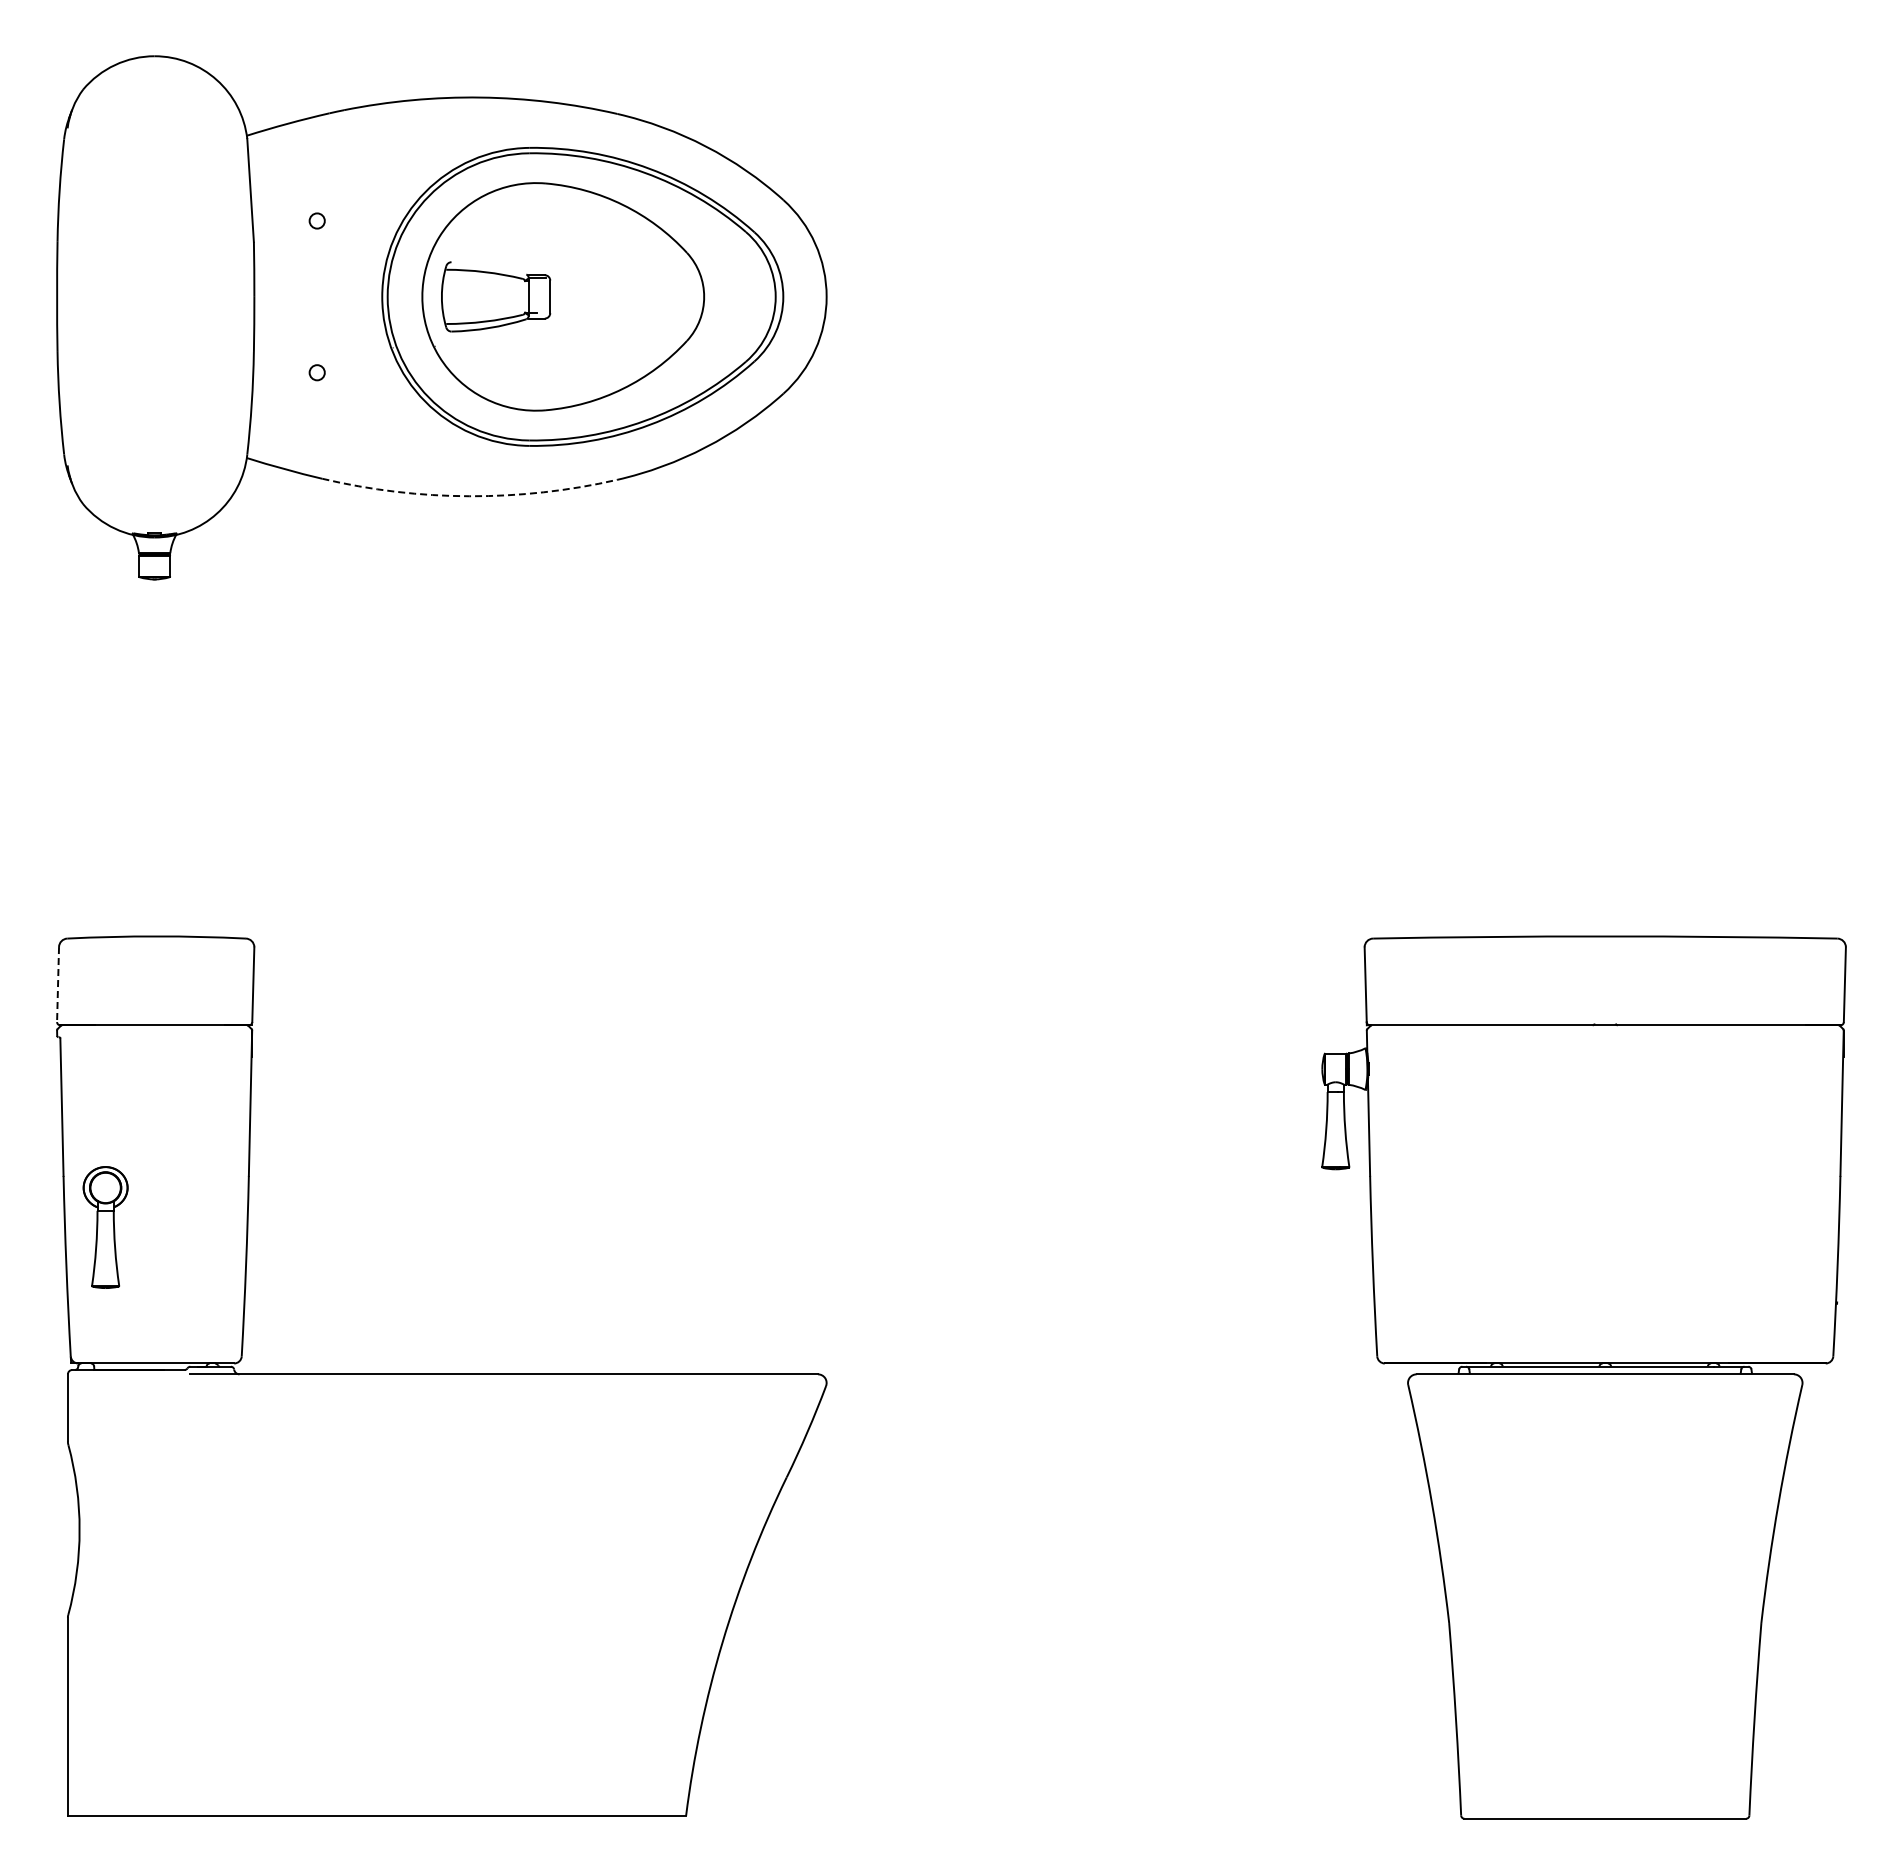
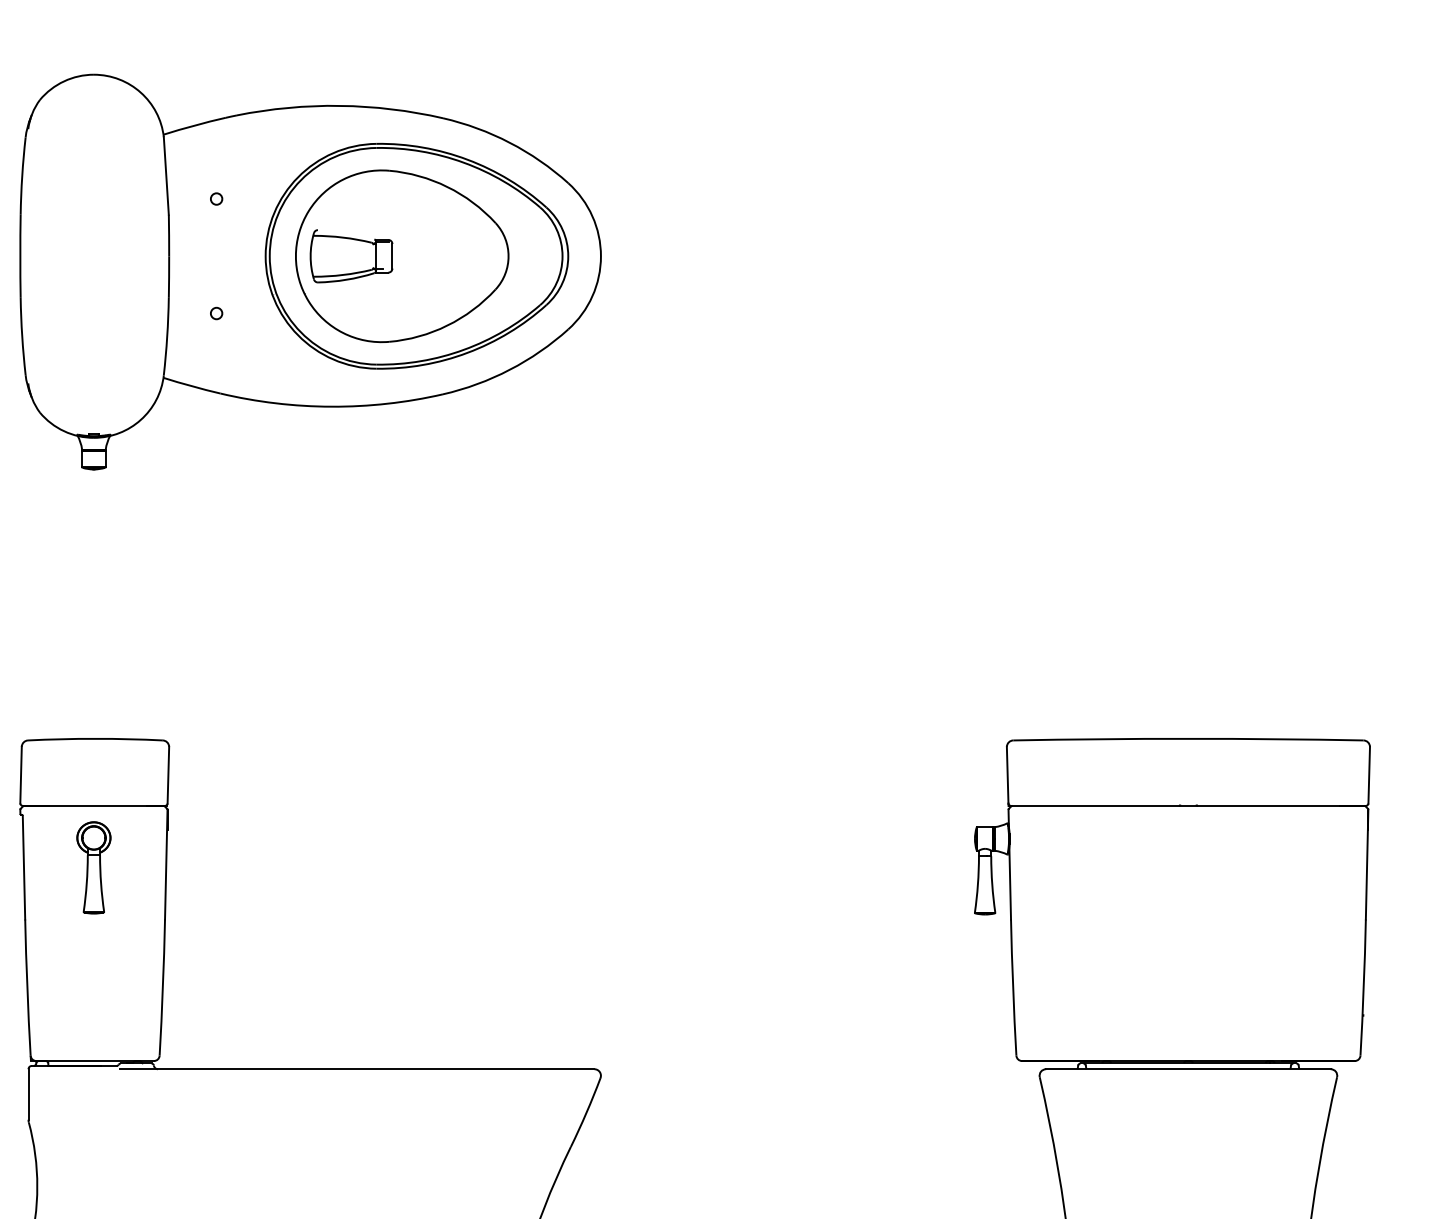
arc: (469, 496) -> (331, 406), dashed -> solid
line: (58, 985) -> (21, 775), dashed -> solid
part: (105, 1227) -> (93, 867), moved

